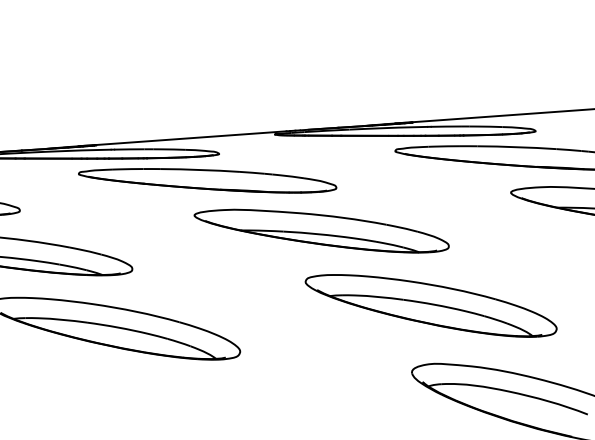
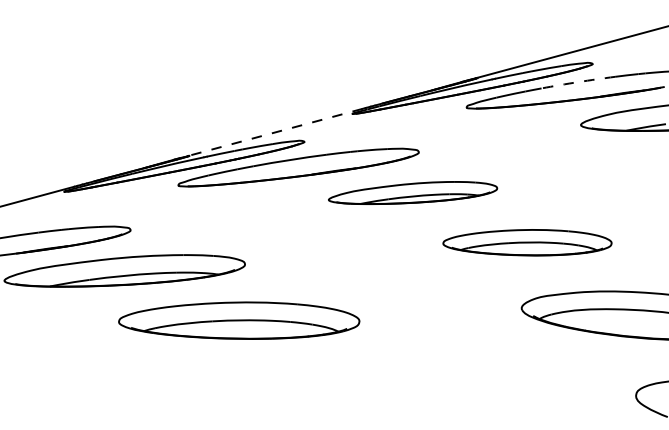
line: (182, 138) -> (267, 134), solid -> dashed
arc: (517, 147) -> (578, 82), solid -> dashed
part: (321, 228) -> (412, 192), size x0.7
part: (431, 304) -> (527, 242), size x0.7

